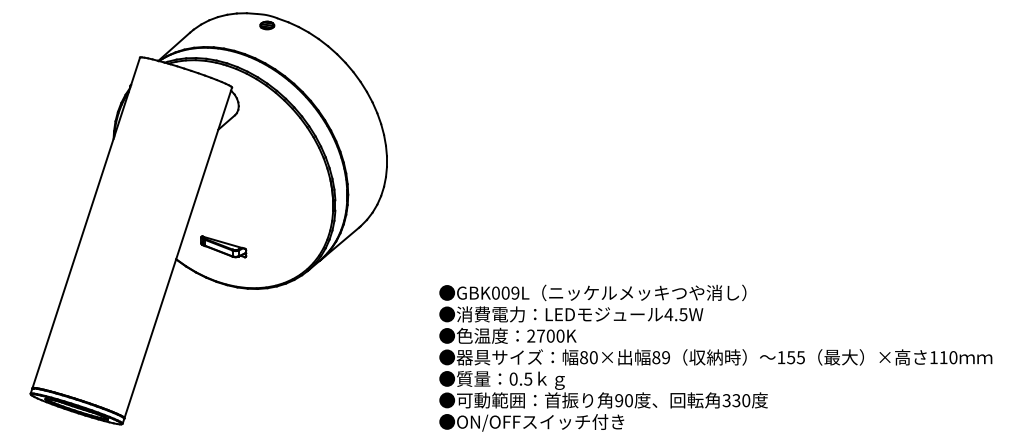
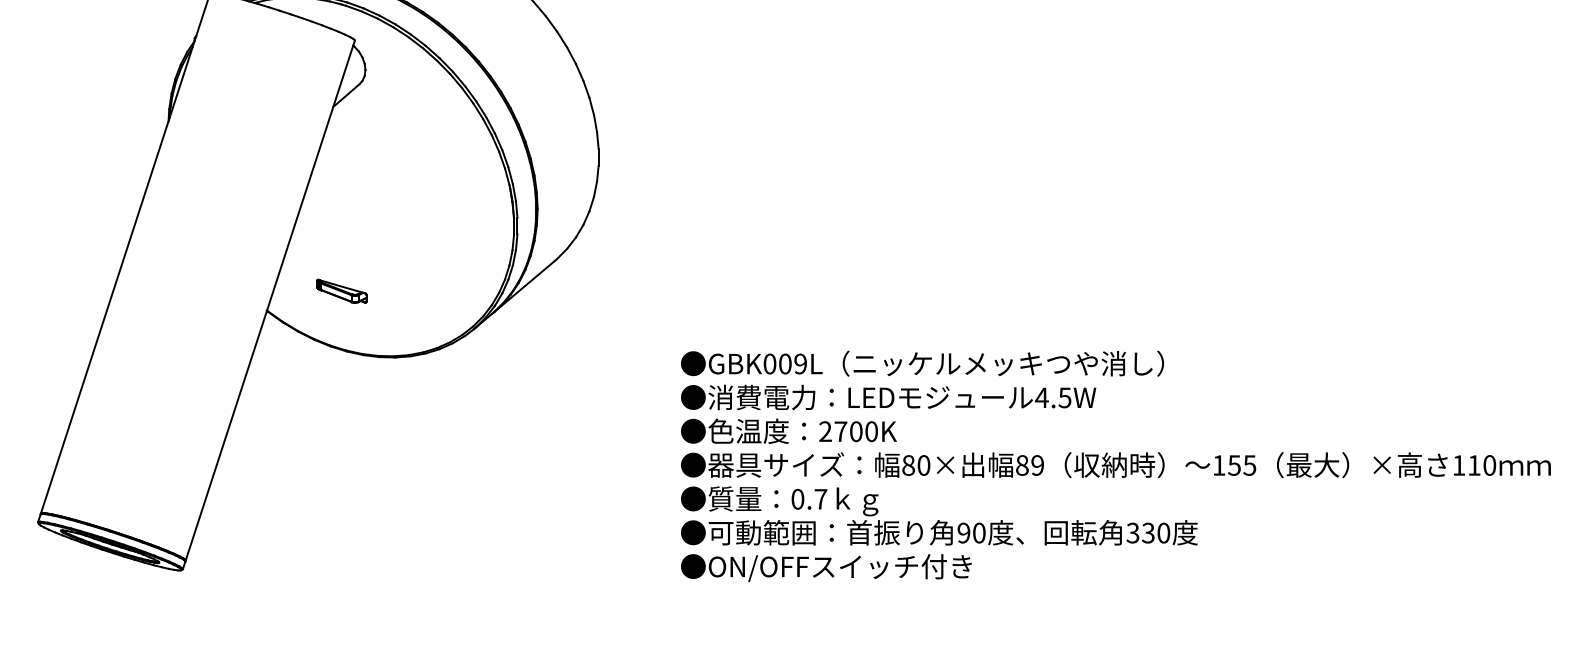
part: (223, 246) -> (341, 290), size x0.7
text: (528, 378) -> (821, 498), 0.5 -> 0.7

